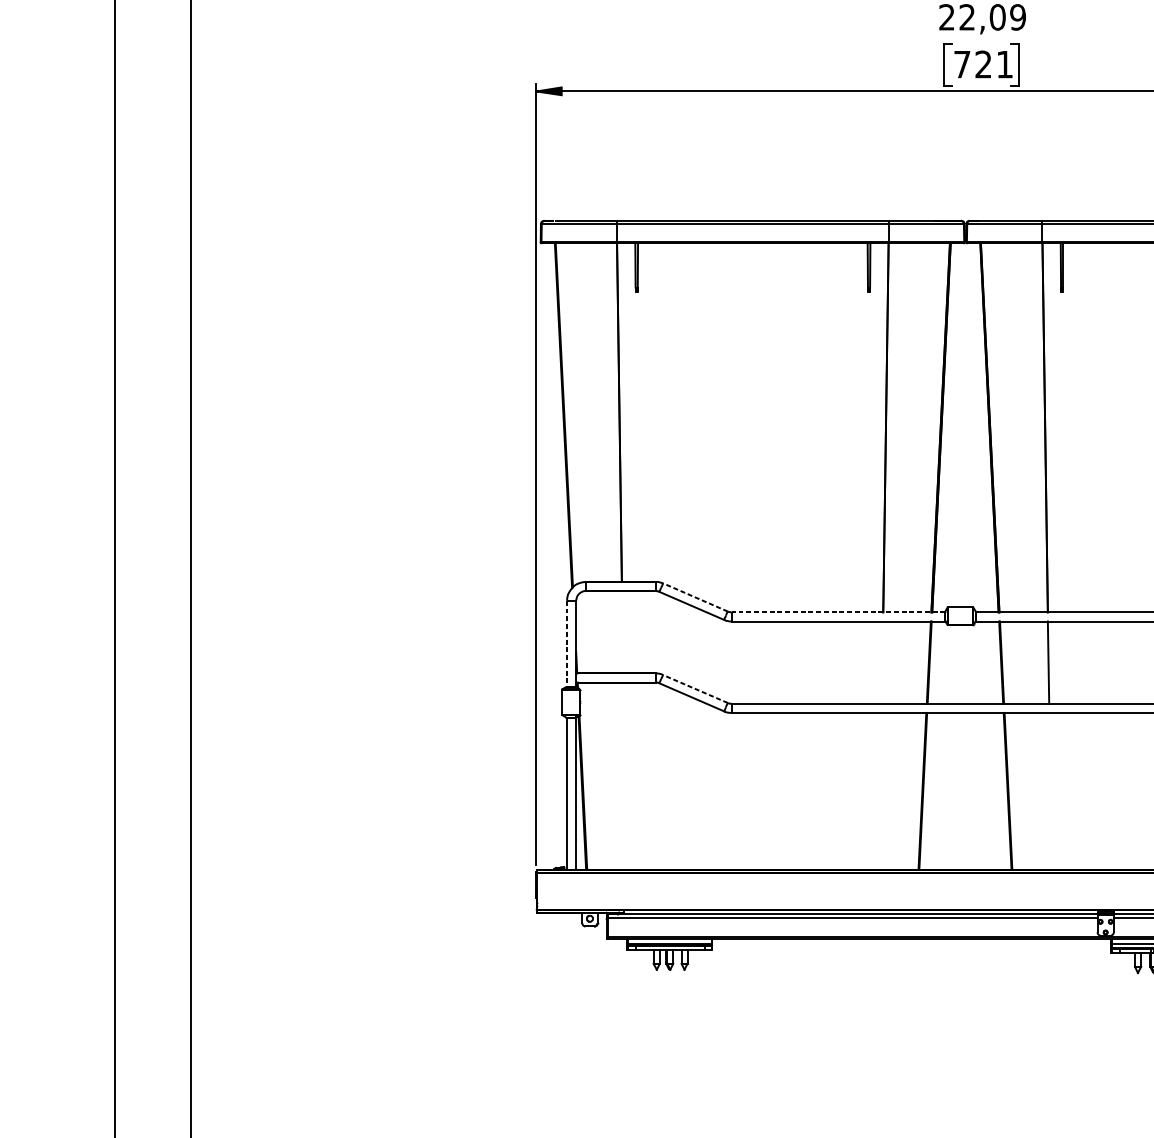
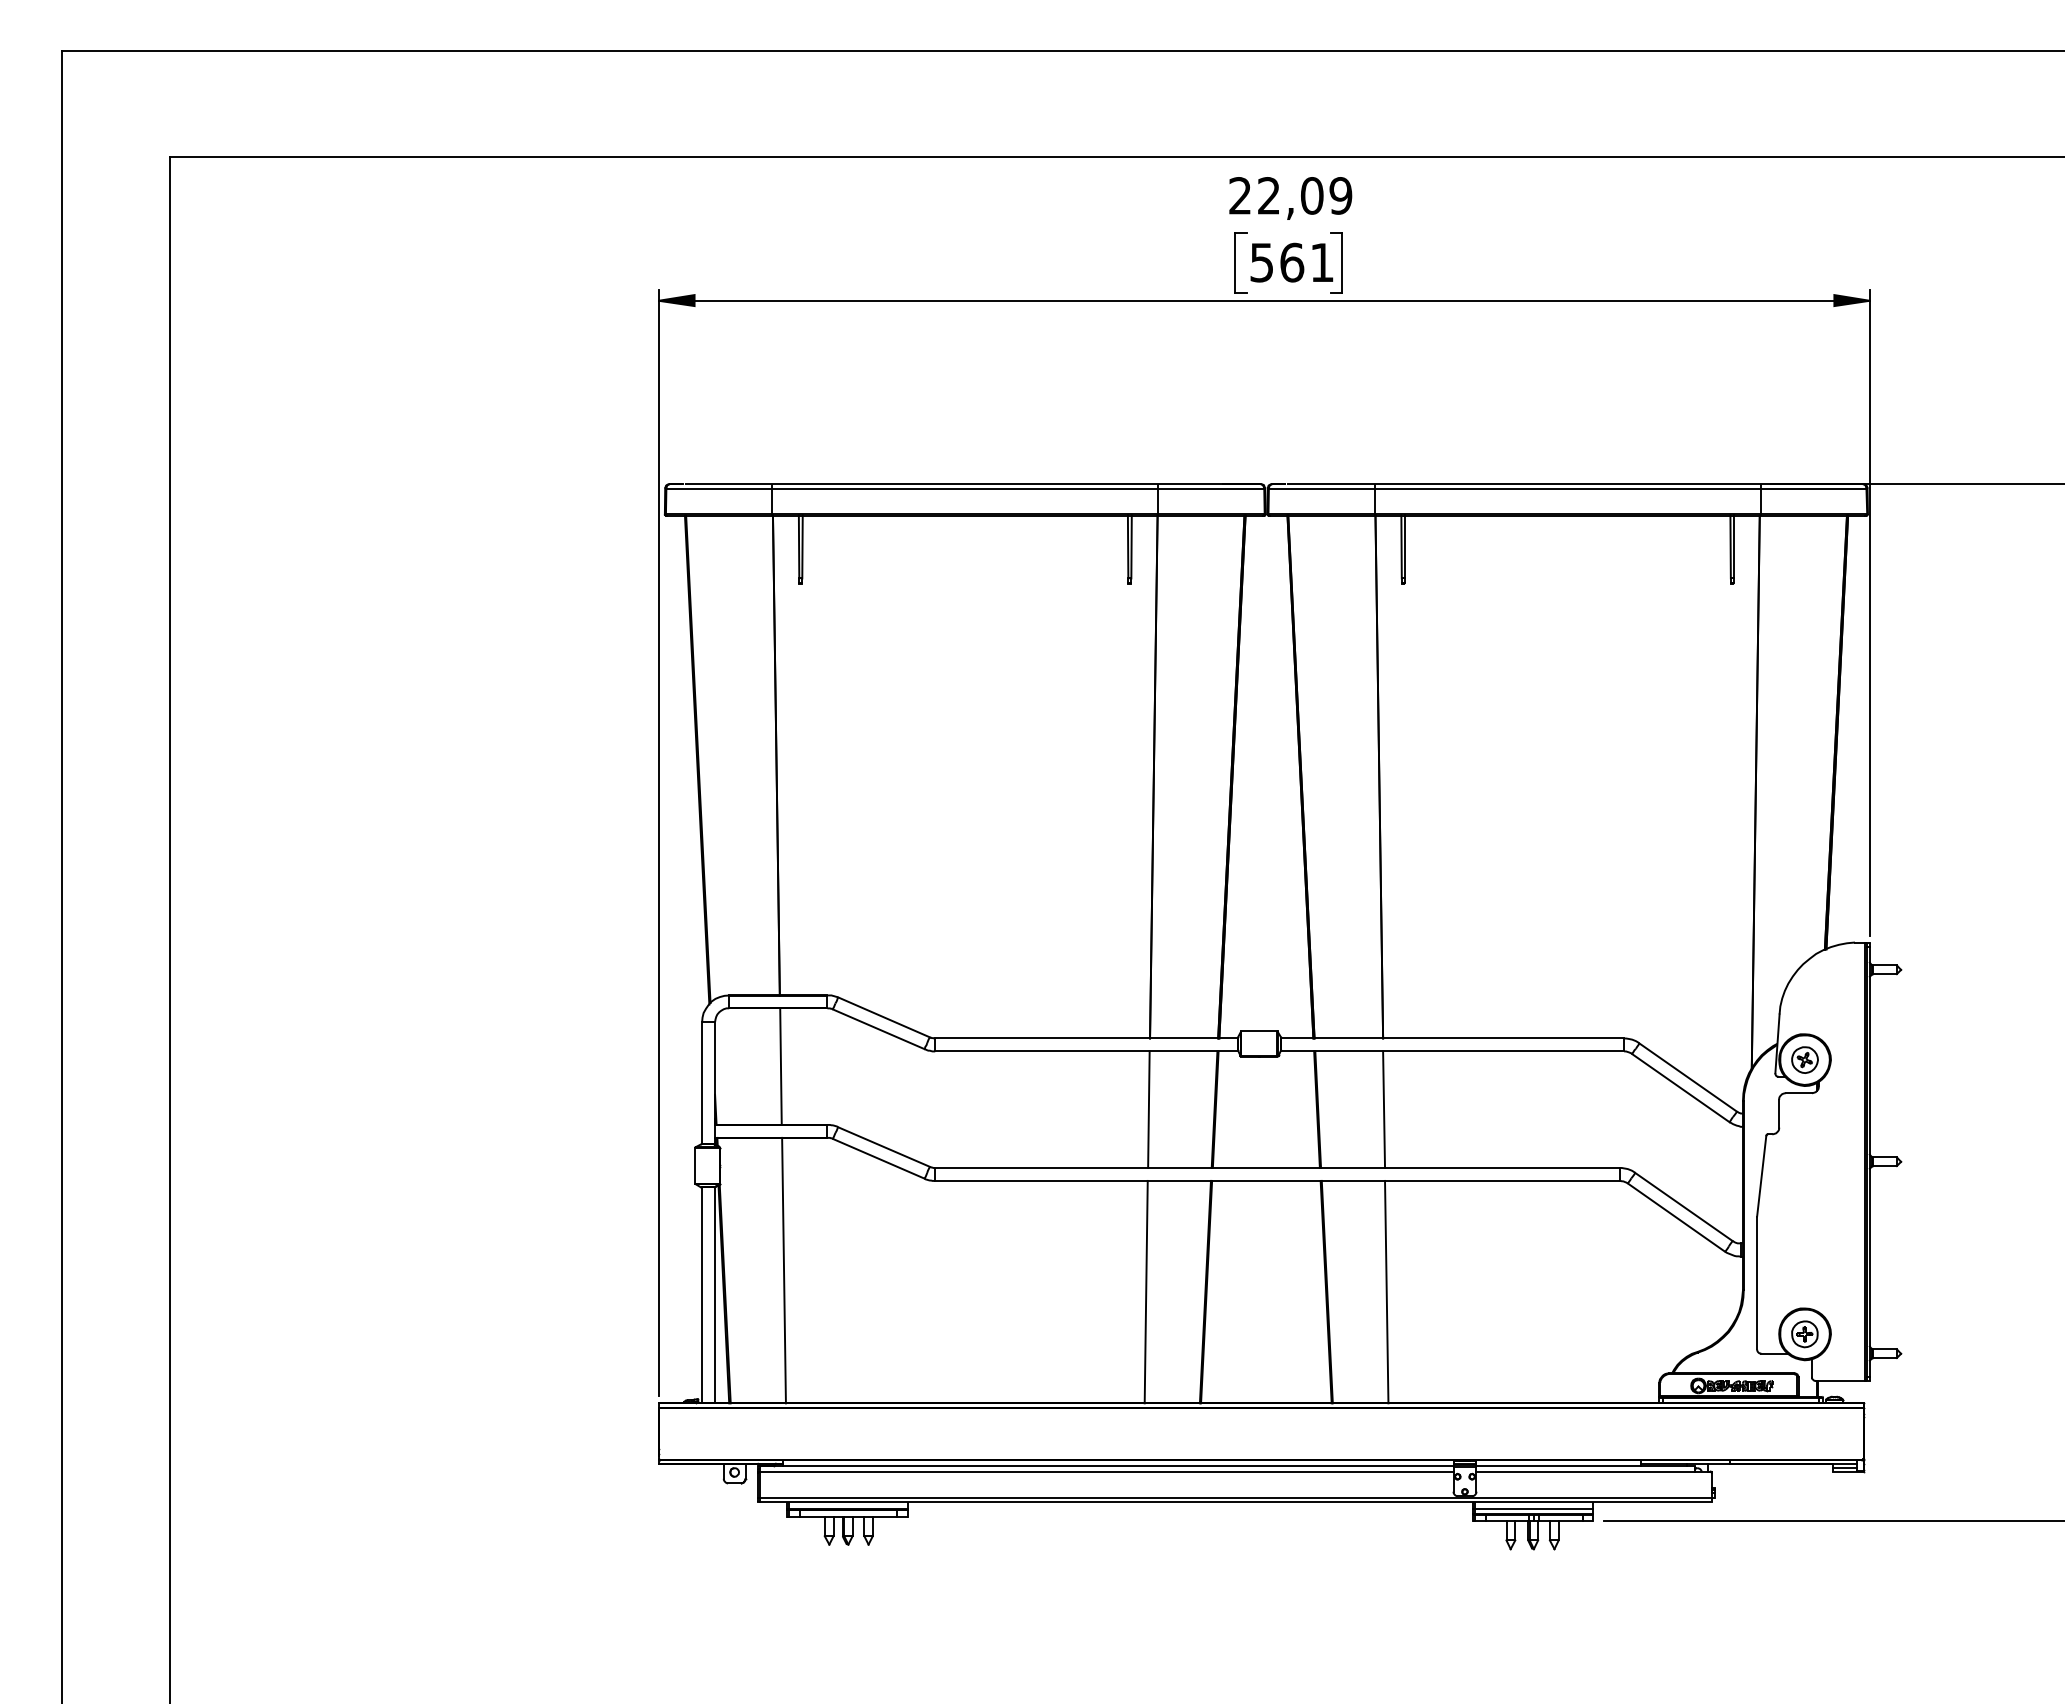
text: (973, 64) -> (1277, 262), 721 -> 561
line: (695, 597) -> (883, 1017), dashed -> solid
line: (838, 612) -> (1086, 1038), dashed -> solid
line: (622, 632) -> (780, 1066), added
line: (567, 644) -> (702, 1083), dashed -> solid
line: (882, 662) -> (1148, 1109), added
line: (695, 689) -> (884, 1147), dashed -> solid
line: (624, 776) -> (783, 1270), added
line: (880, 791) -> (1145, 1291), added
line: (1050, 791) -> (1386, 1291), added

